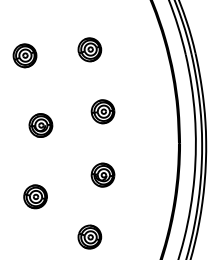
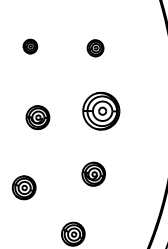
part: (89, 49) -> (95, 47), size x0.7
part: (24, 55) -> (29, 46), size x0.6
part: (102, 111) -> (100, 110), size x1.6

